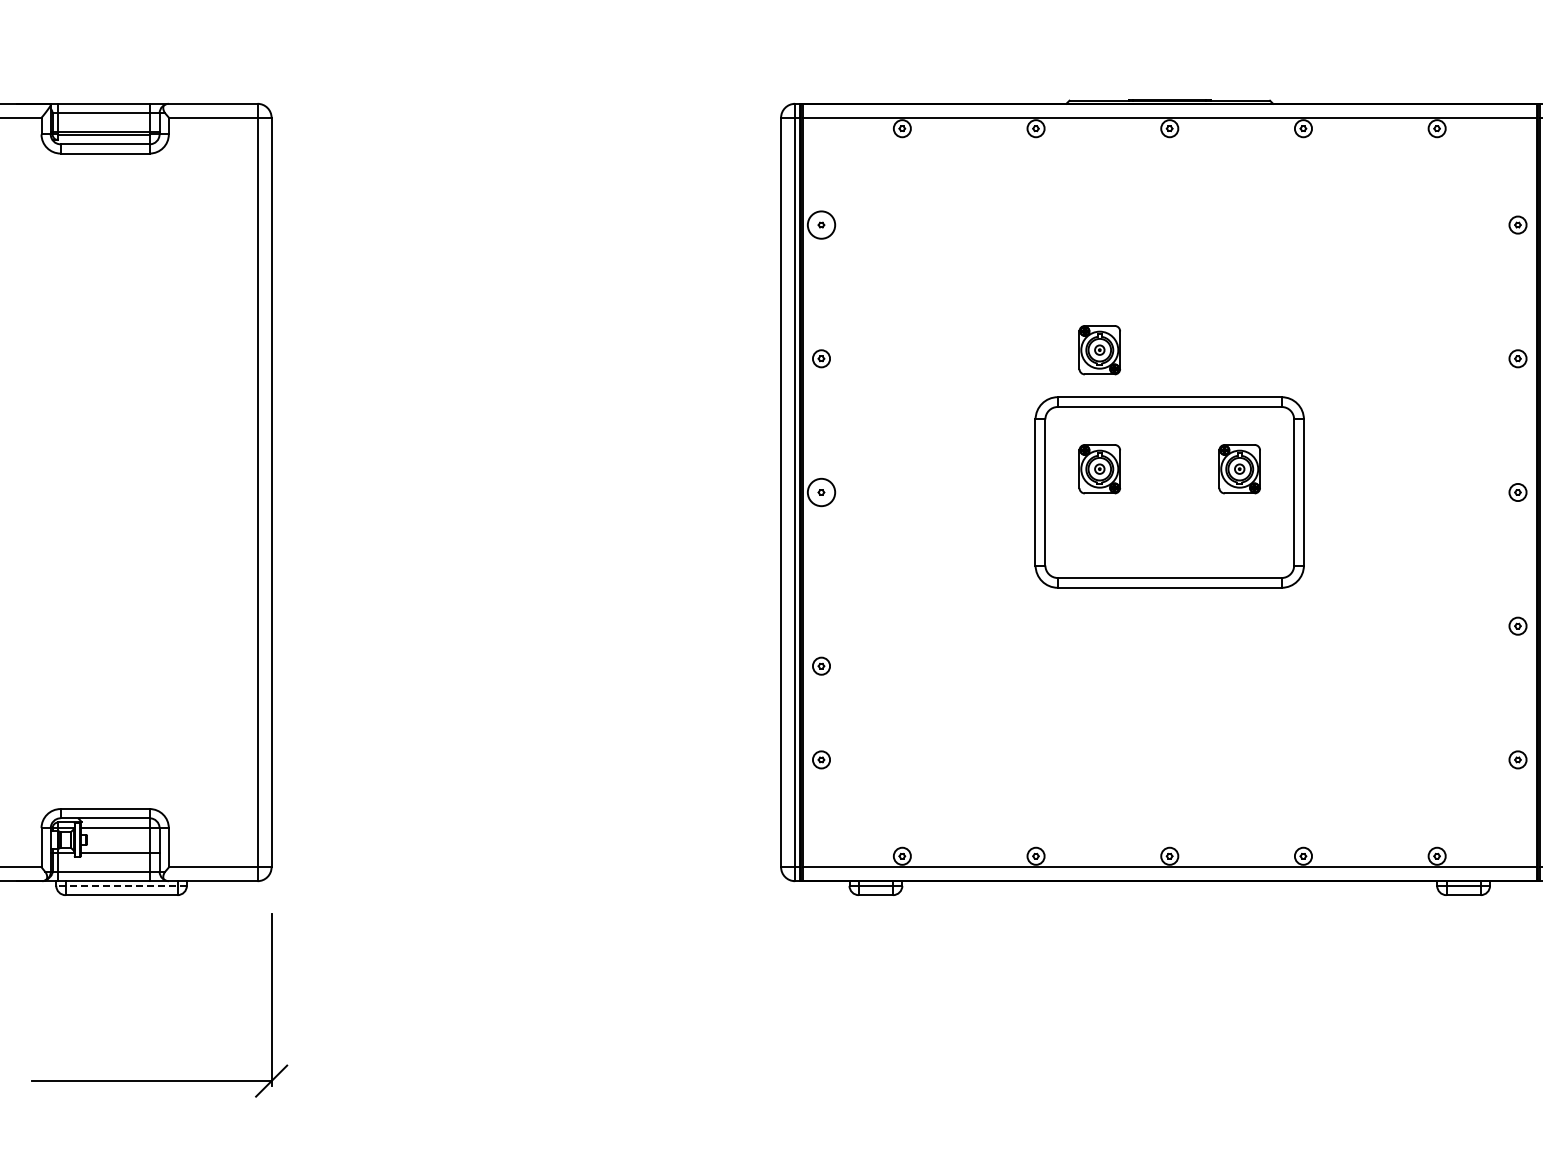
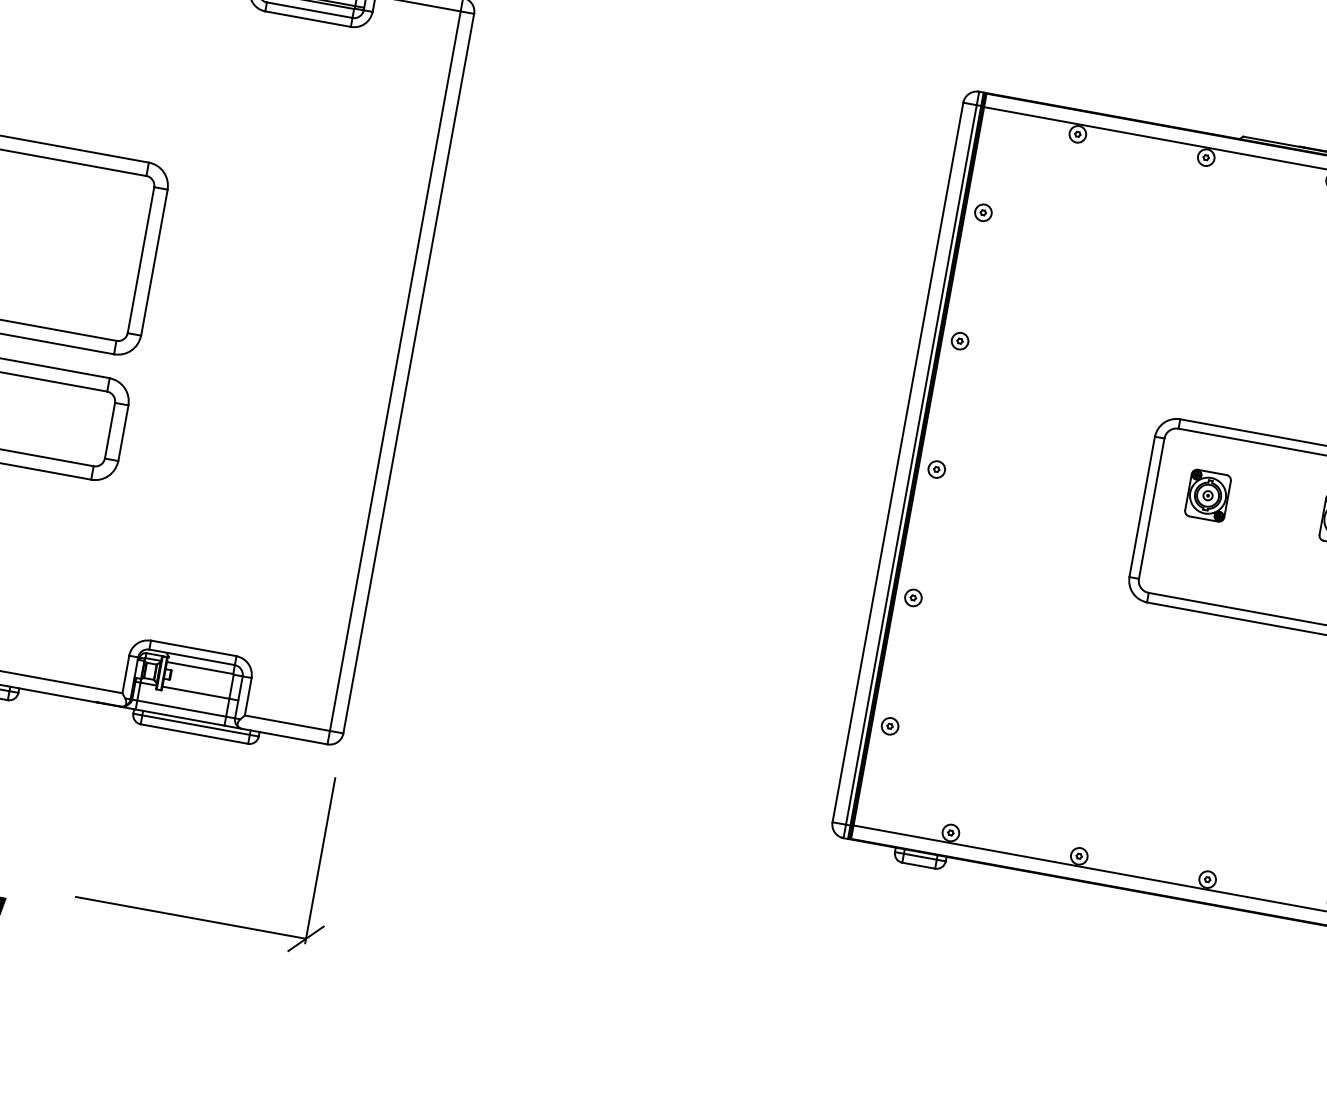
circle: (821, 224) -> (983, 212), size x0.62
part: (1099, 350) -> (1228, 381), removed
circle: (821, 492) -> (936, 469), size x0.62
part: (821, 665) -> (913, 597), moved
line: (121, 885) -> (196, 724), dashed -> solid

